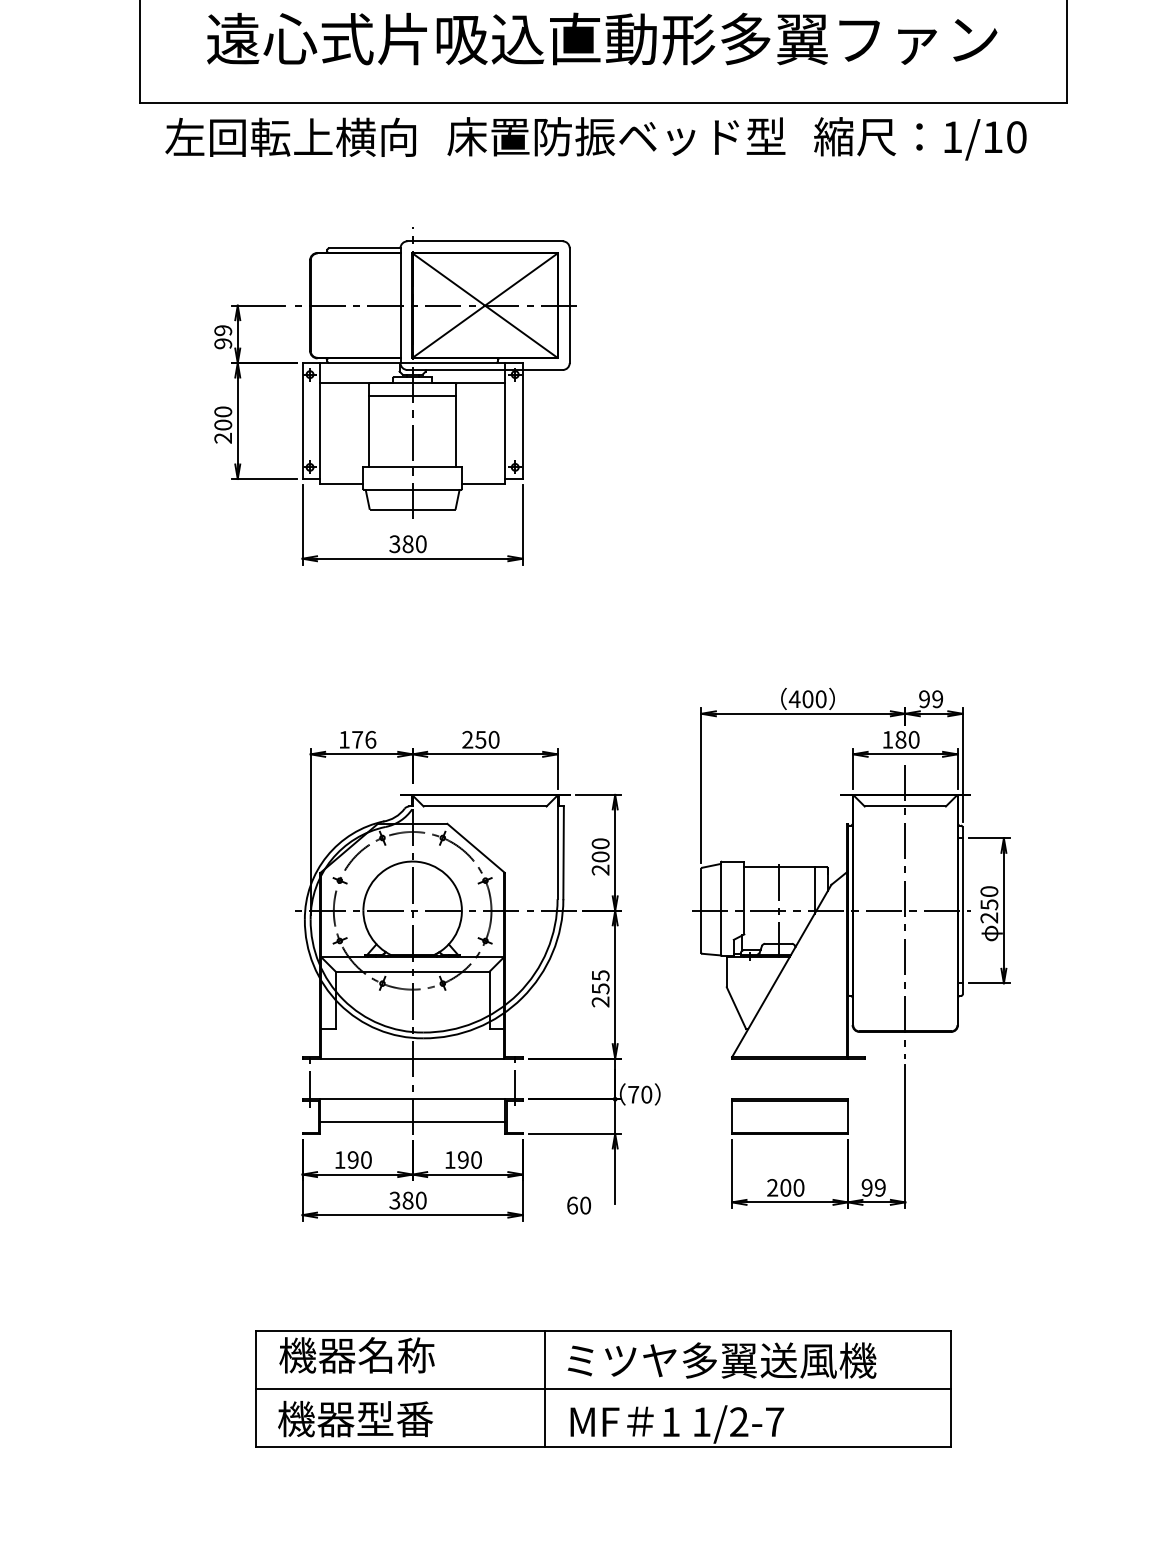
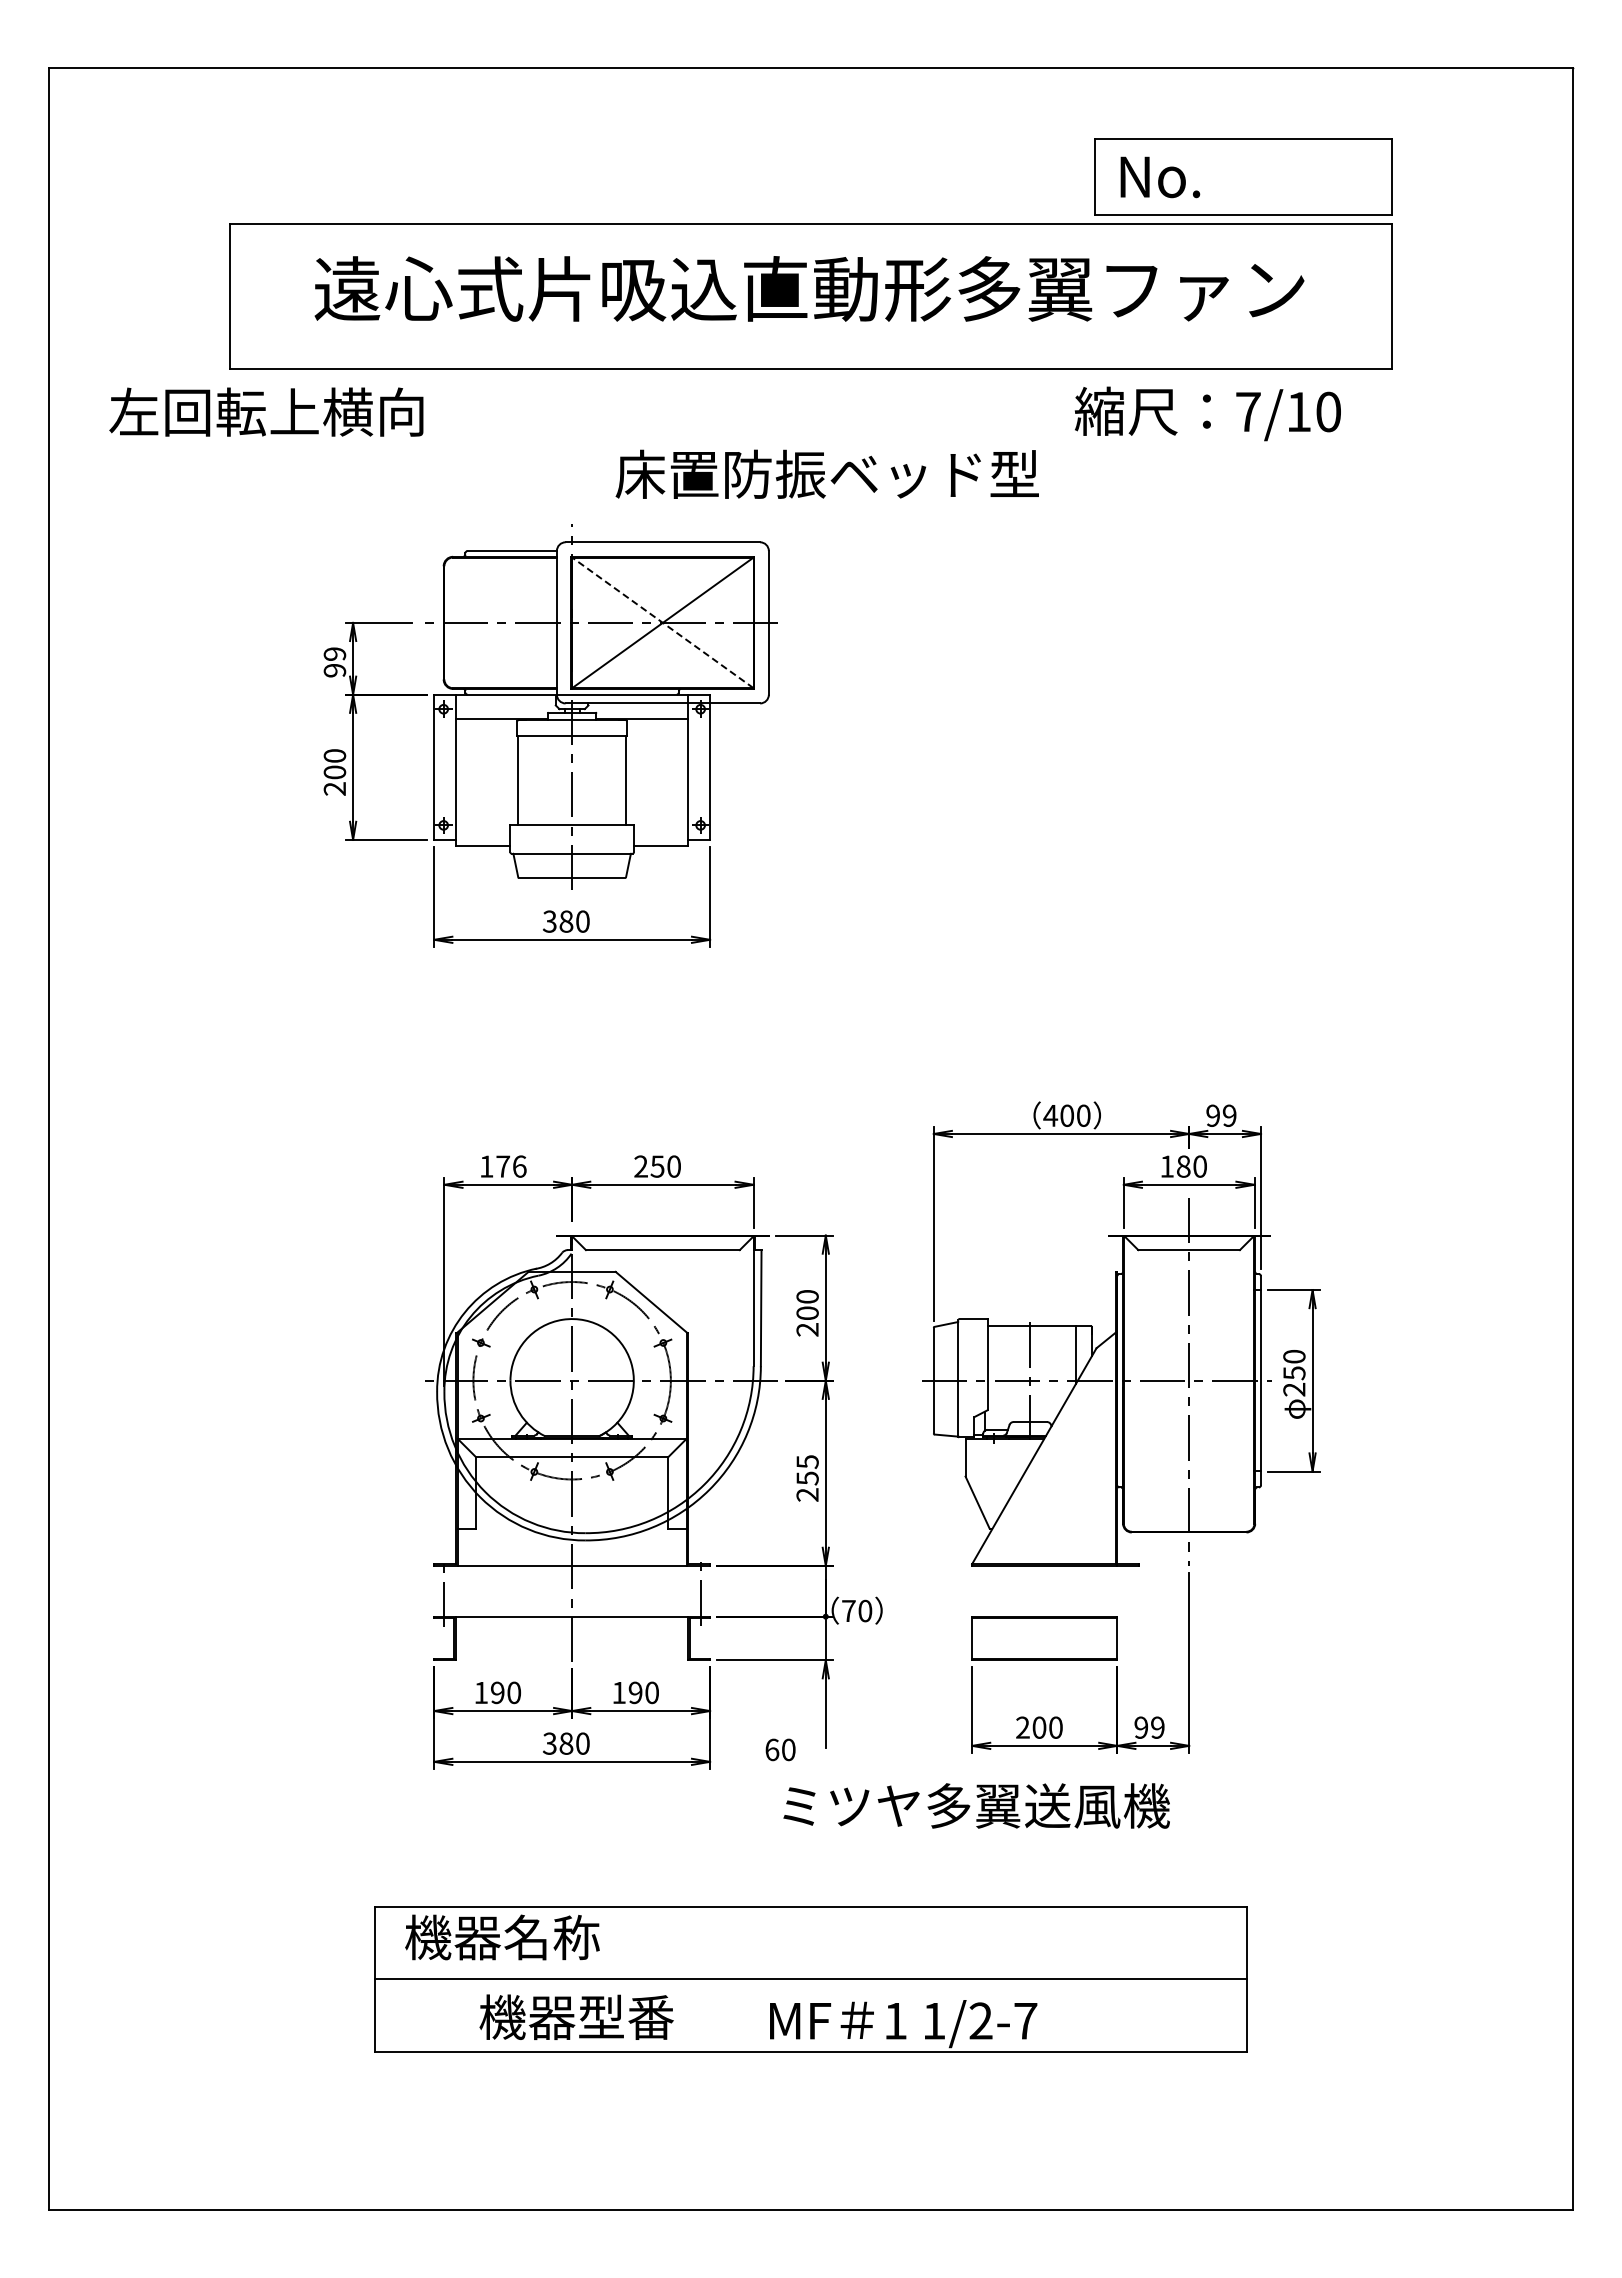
text: (290, 136) -> (266, 411), moved
text: (615, 136) -> (826, 473), moved
text: (952, 136) -> (1248, 411), 1/10 -> 7/10
line: (484, 305) -> (662, 622), solid -> dashed
line: (412, 1122) -> (572, 1645), removed
text: (721, 1360) -> (976, 1805), moved
line: (545, 1388) -> (738, 1978), removed
text: (355, 1418) -> (576, 2016), moved

